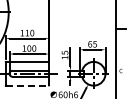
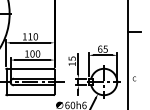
line: (27, 85) -> (30, 95), dashed -> solid

